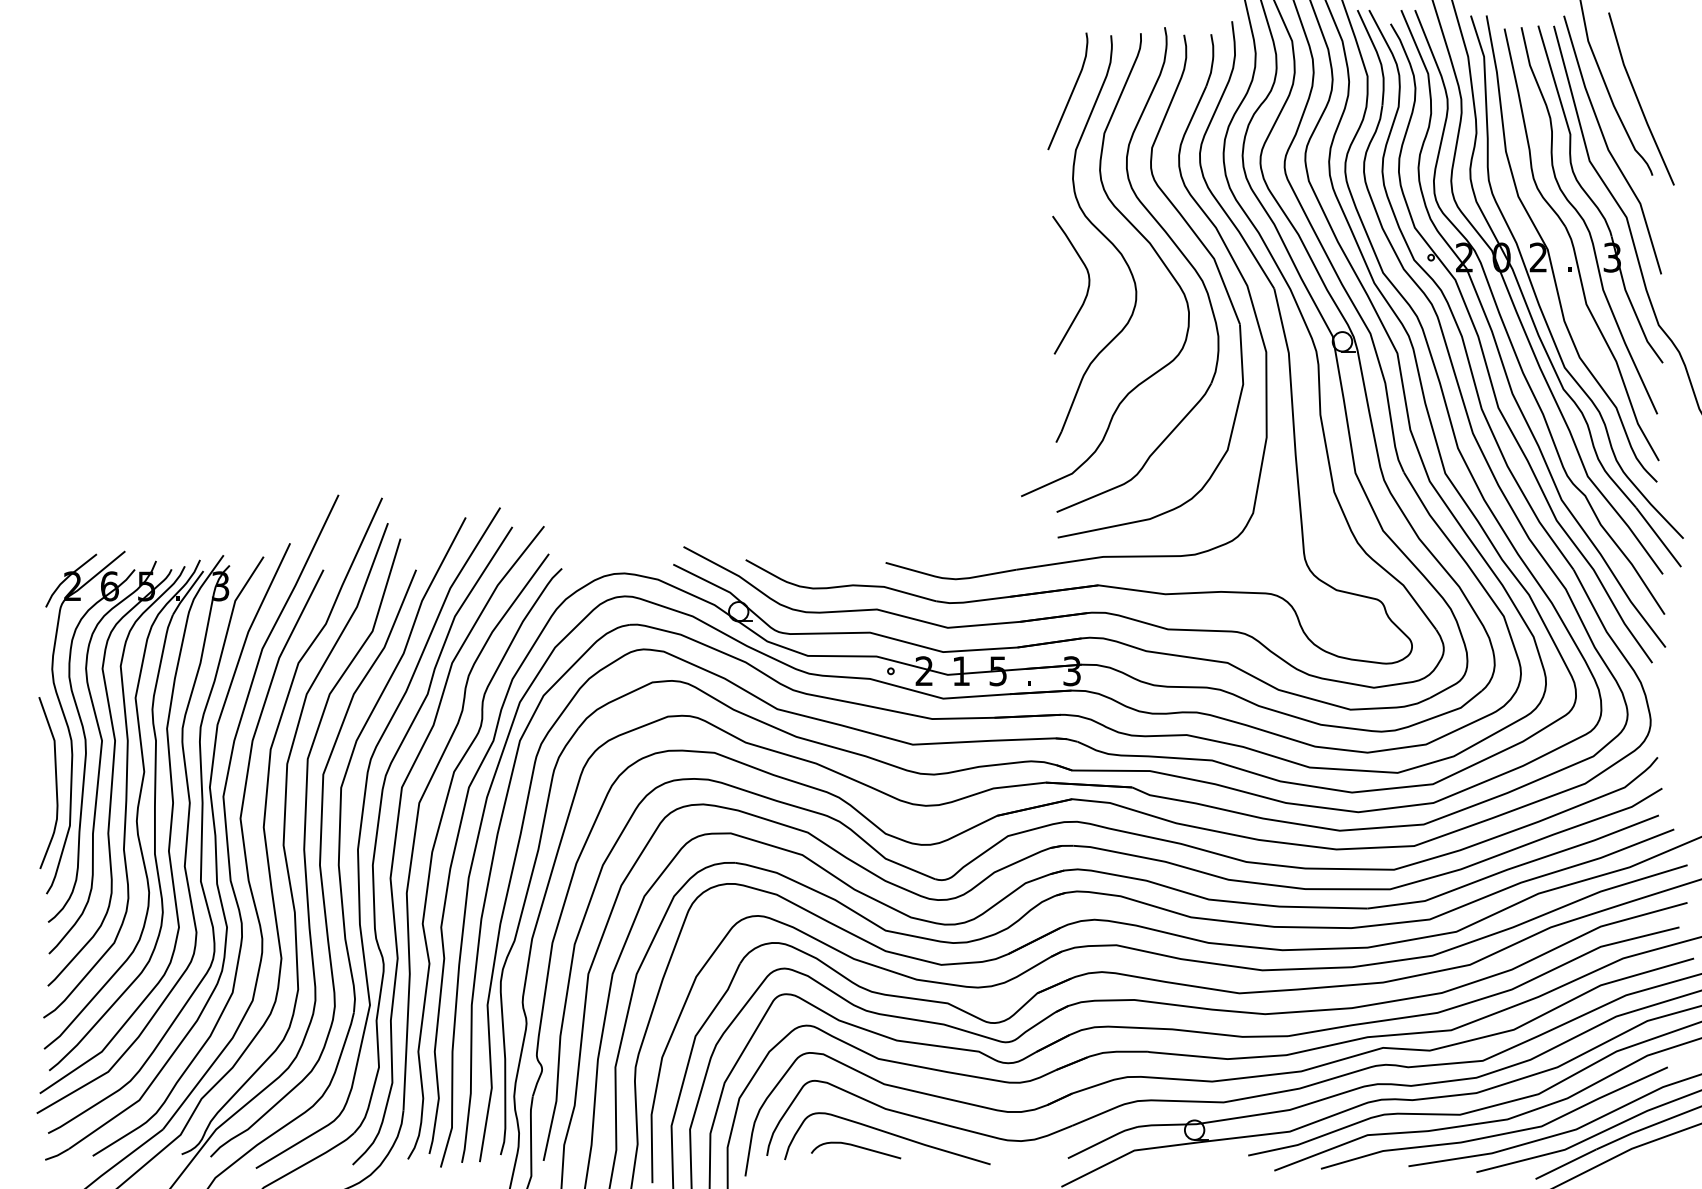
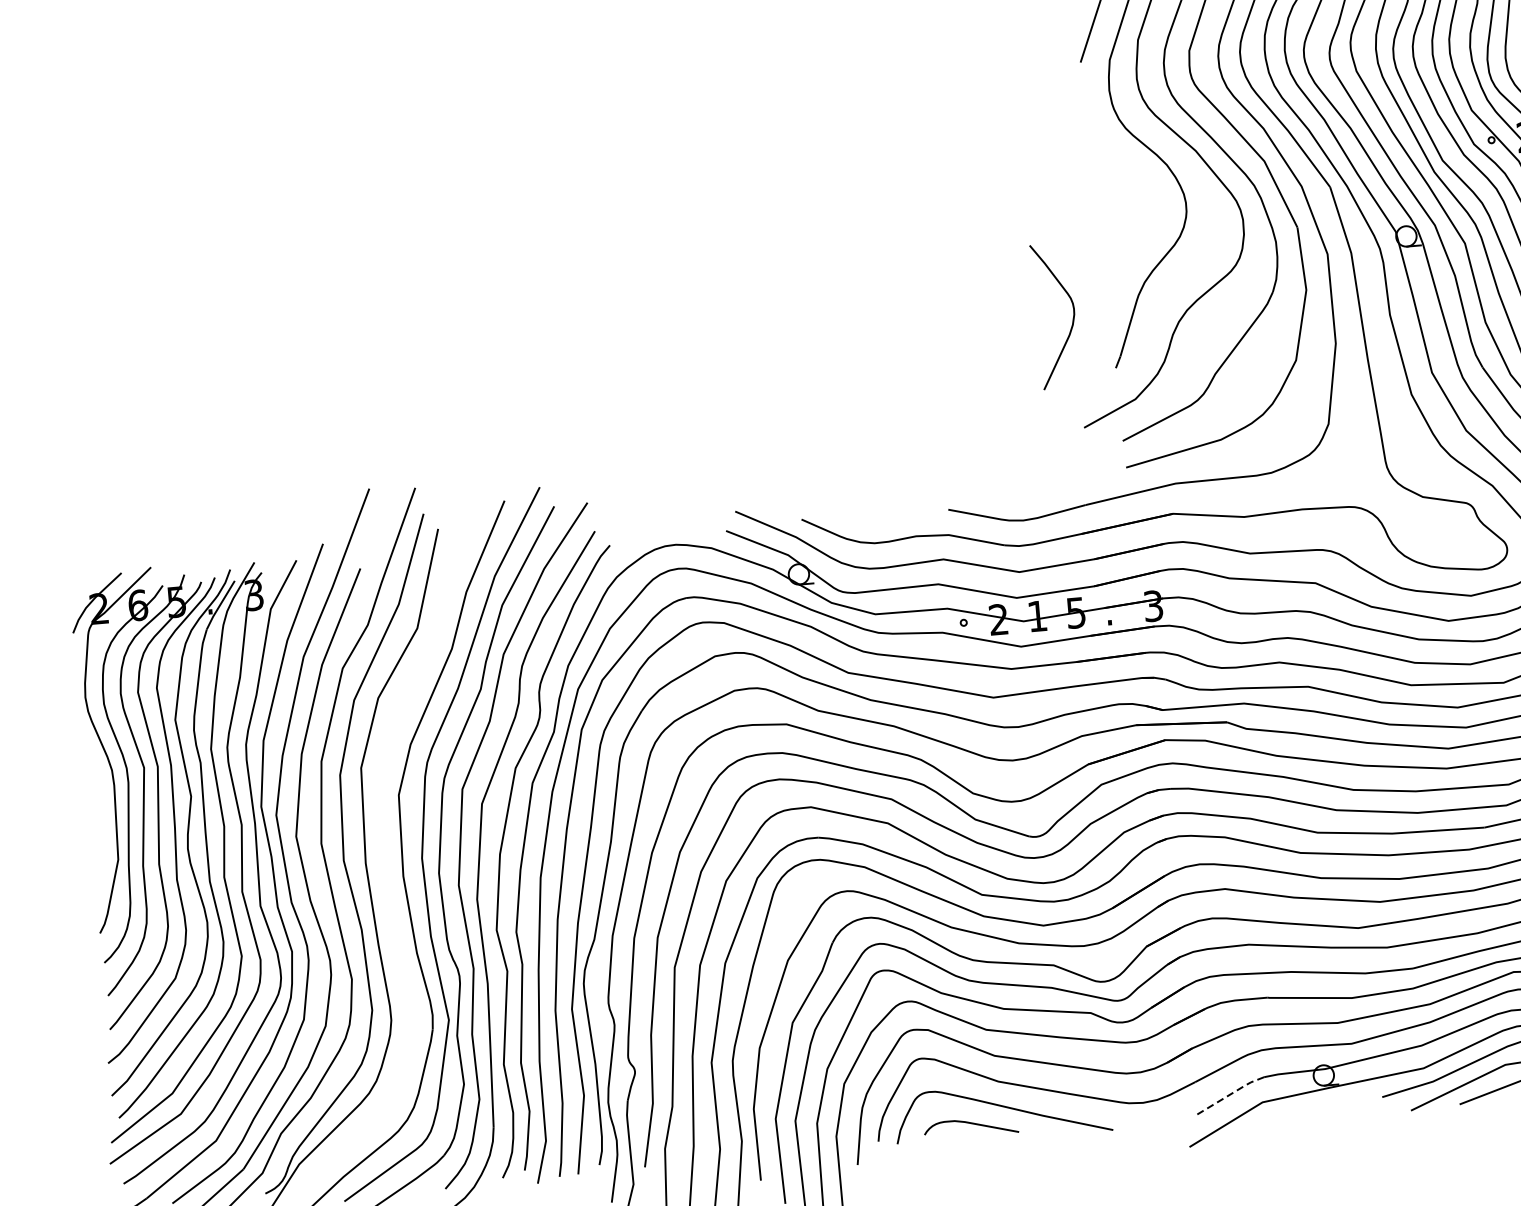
curve: (1087, 287) -> (1072, 317), moved
curve: (55, 782) -> (99, 815), removed
curve: (319, 863) -> (383, 876), removed
line: (1103, 1140) -> (1229, 1094), solid -> dashed

